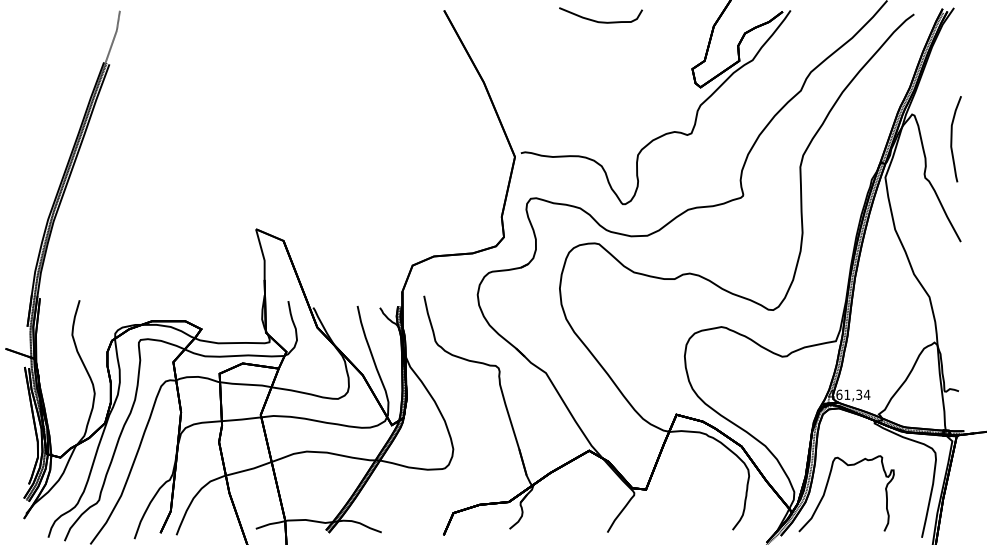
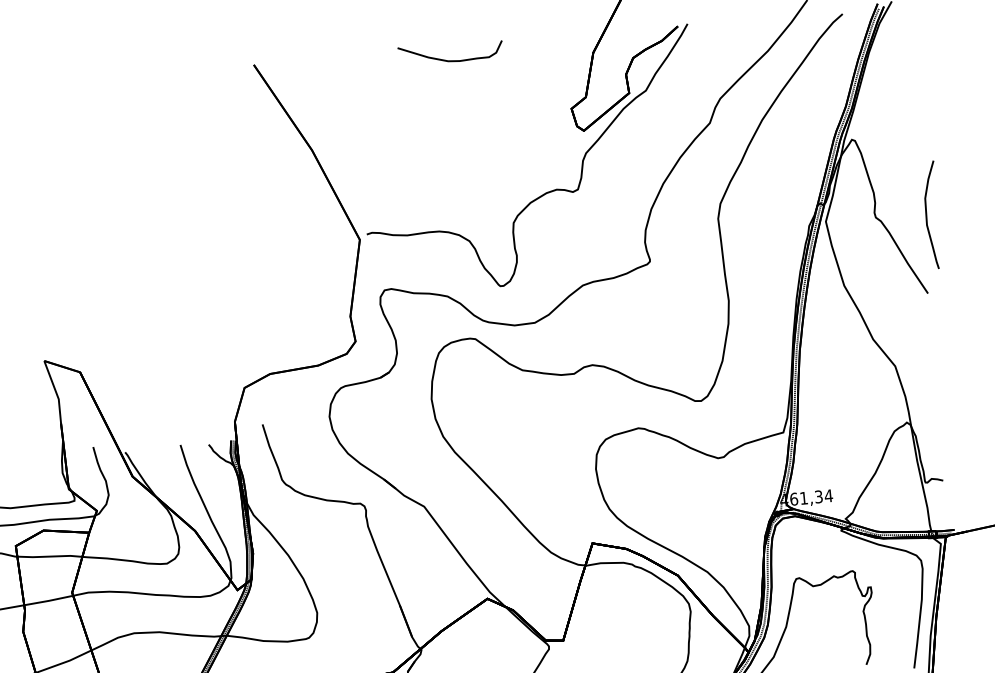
curve: (952, 139) -> (927, 215), moved

